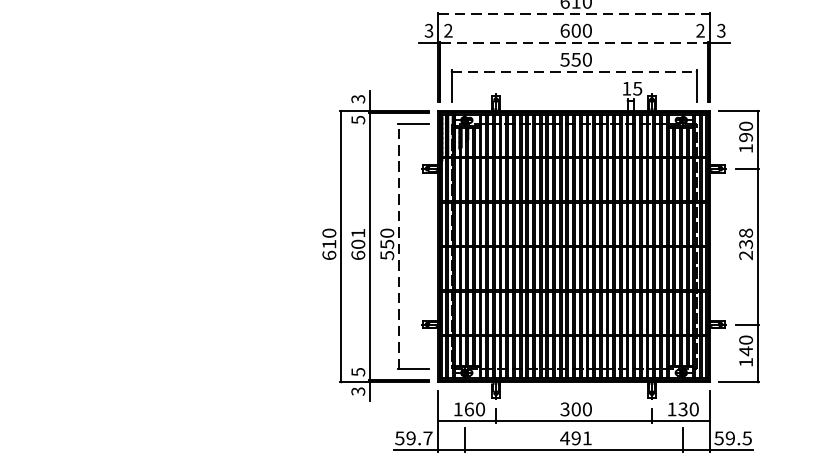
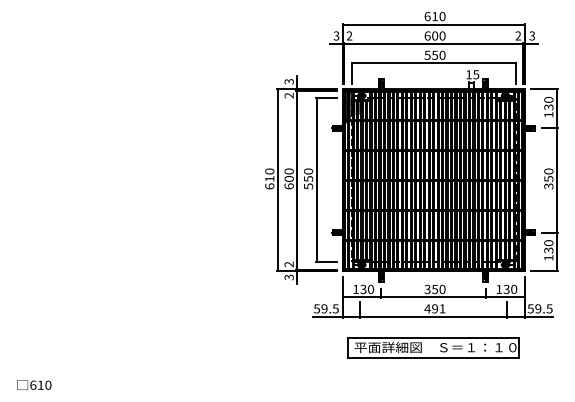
line: (573, 13) -> (433, 24), dashed -> solid
line: (575, 43) -> (434, 44), dashed -> solid
line: (575, 71) -> (434, 63), dashed -> solid
text: (357, 119) -> (288, 95), 5 -> 2
text: (745, 137) -> (548, 107), 190 -> 130
text: (357, 233) -> (288, 171), 601 -> 600
text: (745, 243) -> (548, 178), 238 -> 350
line: (399, 245) -> (316, 179), dashed -> solid
text: (745, 351) -> (548, 250), 140 -> 130
text: (357, 372) -> (288, 264), 5 -> 2
text: (576, 407) -> (435, 288), 300 -> 350
text: (469, 409) -> (363, 289), 160 -> 130
text: (427, 437) -> (335, 308), 59.7 -> 59.5

